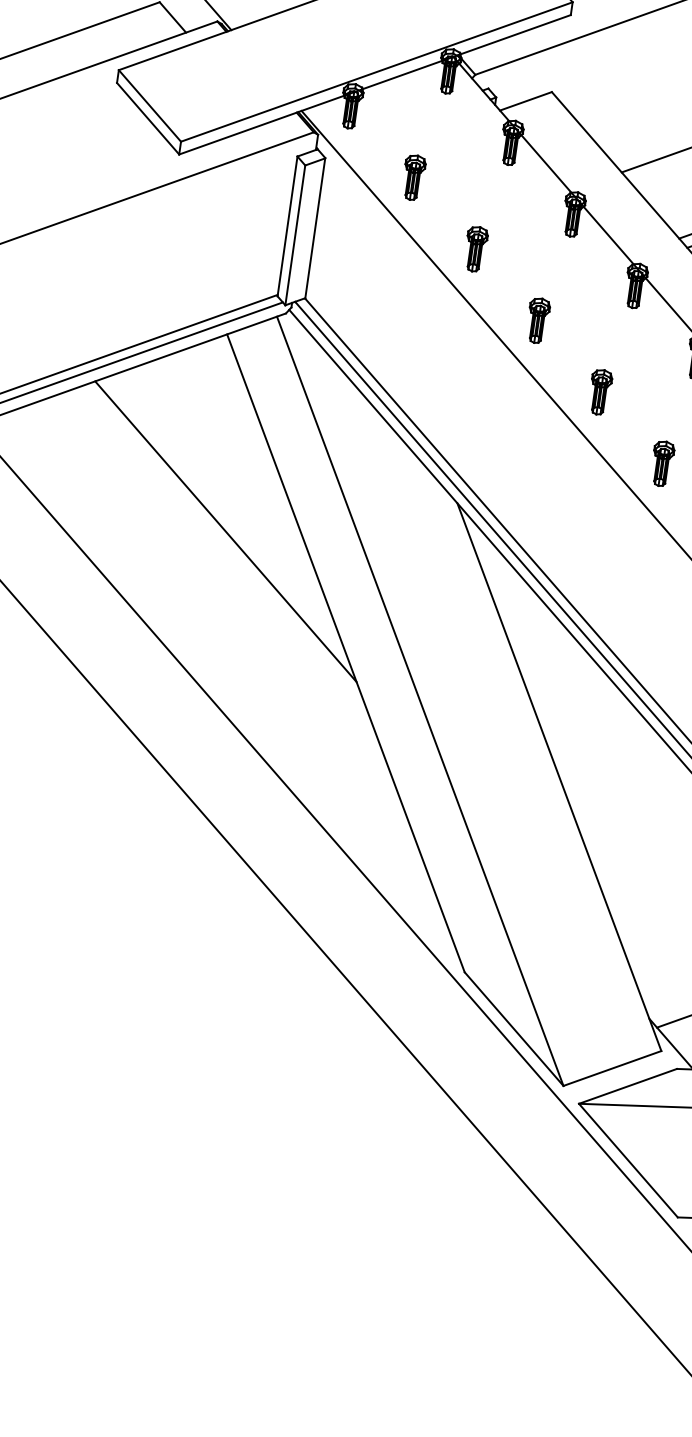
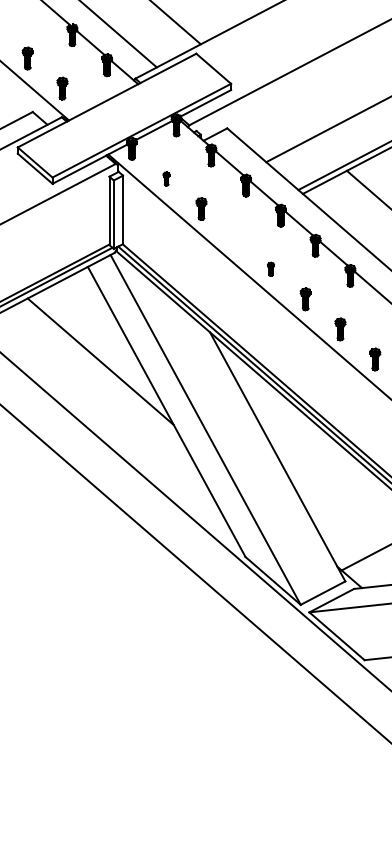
part: (413, 176) -> (166, 178), size x0.6
part: (538, 319) -> (236, 238), removed
part: (599, 392) -> (270, 269), size x0.6

